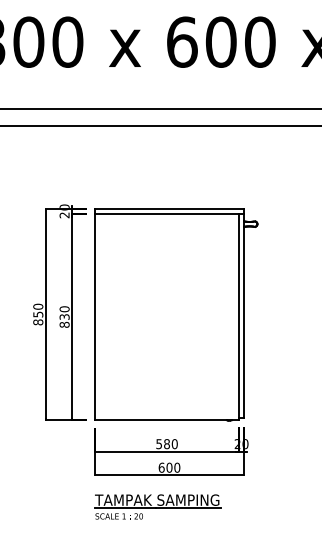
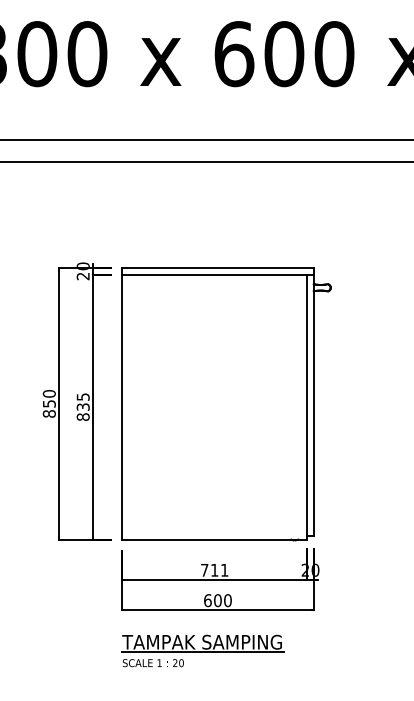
text: (64, 308) -> (82, 396), 830 -> 835
text: (166, 443) -> (214, 569), 580 -> 711

